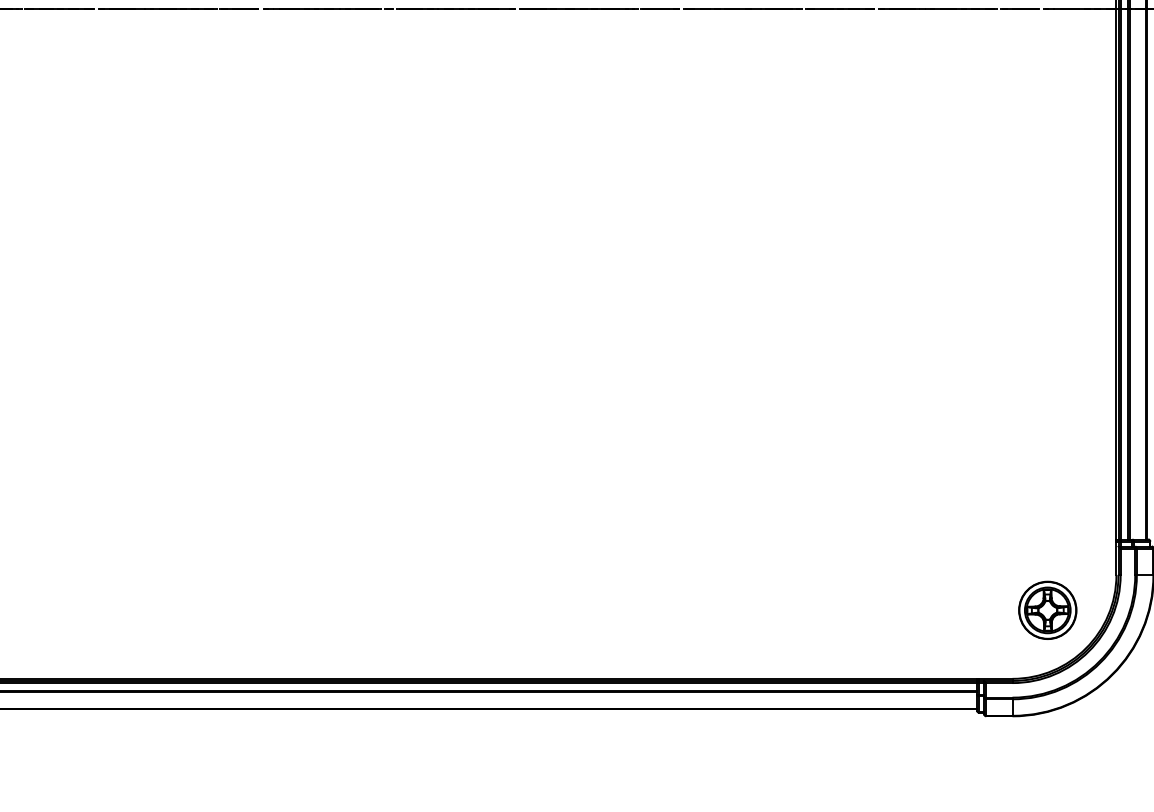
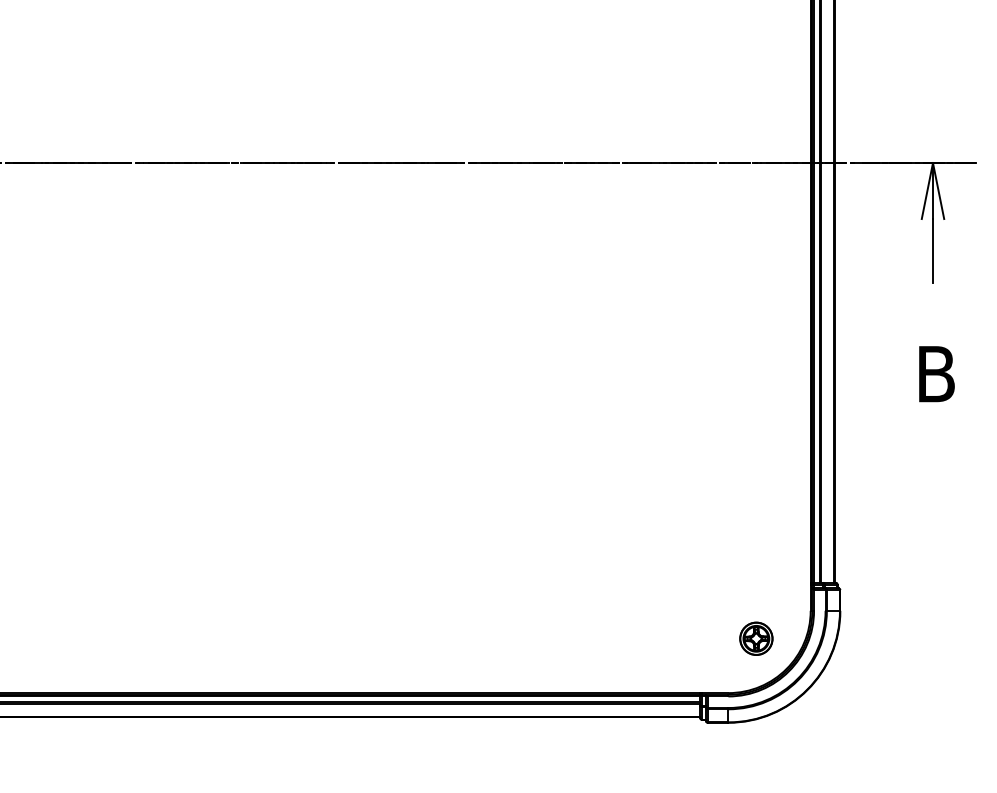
part: (1047, 609) -> (756, 638), size x0.71

